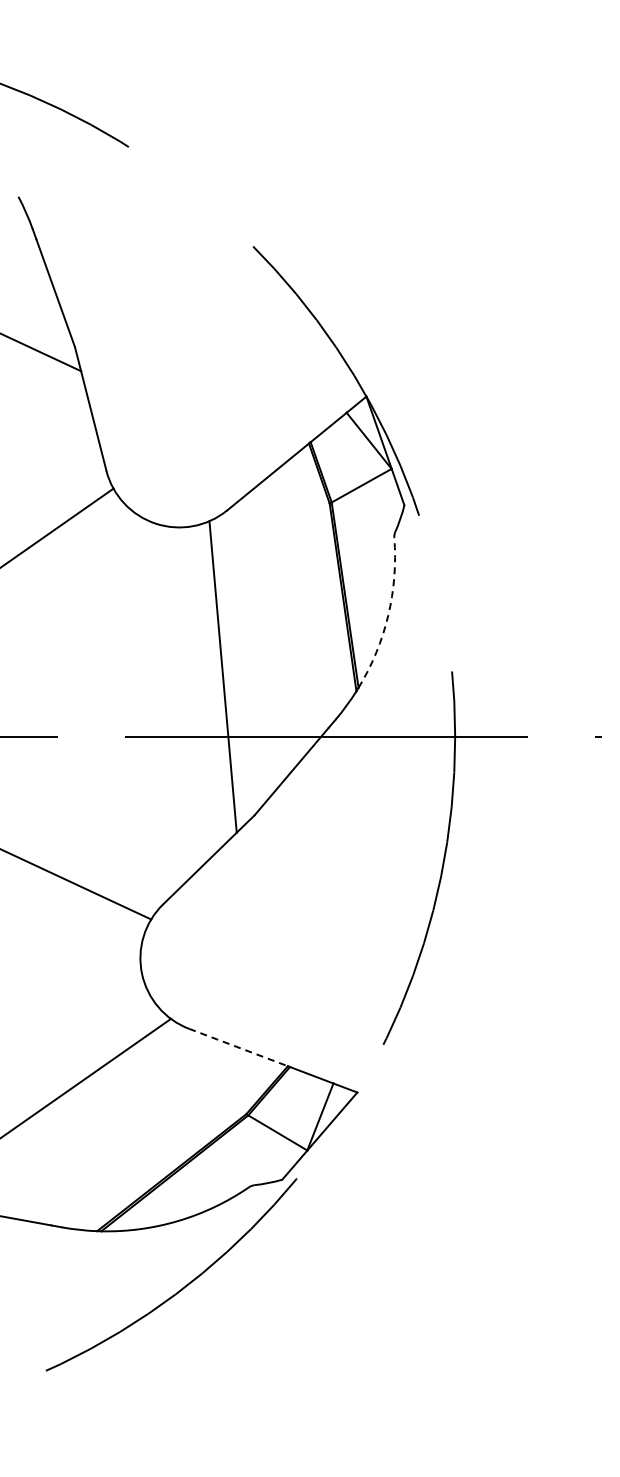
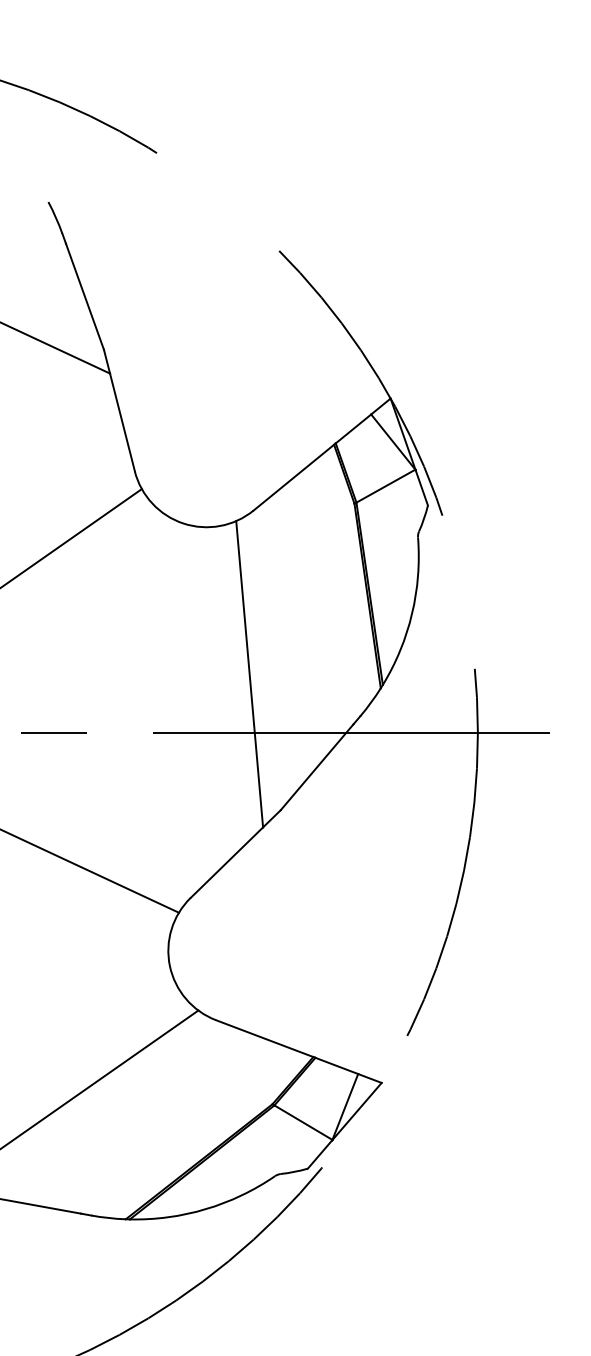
arc: (388, 615) -> (412, 613), dashed -> solid
line: (238, 1047) -> (264, 1038), dashed -> solid

